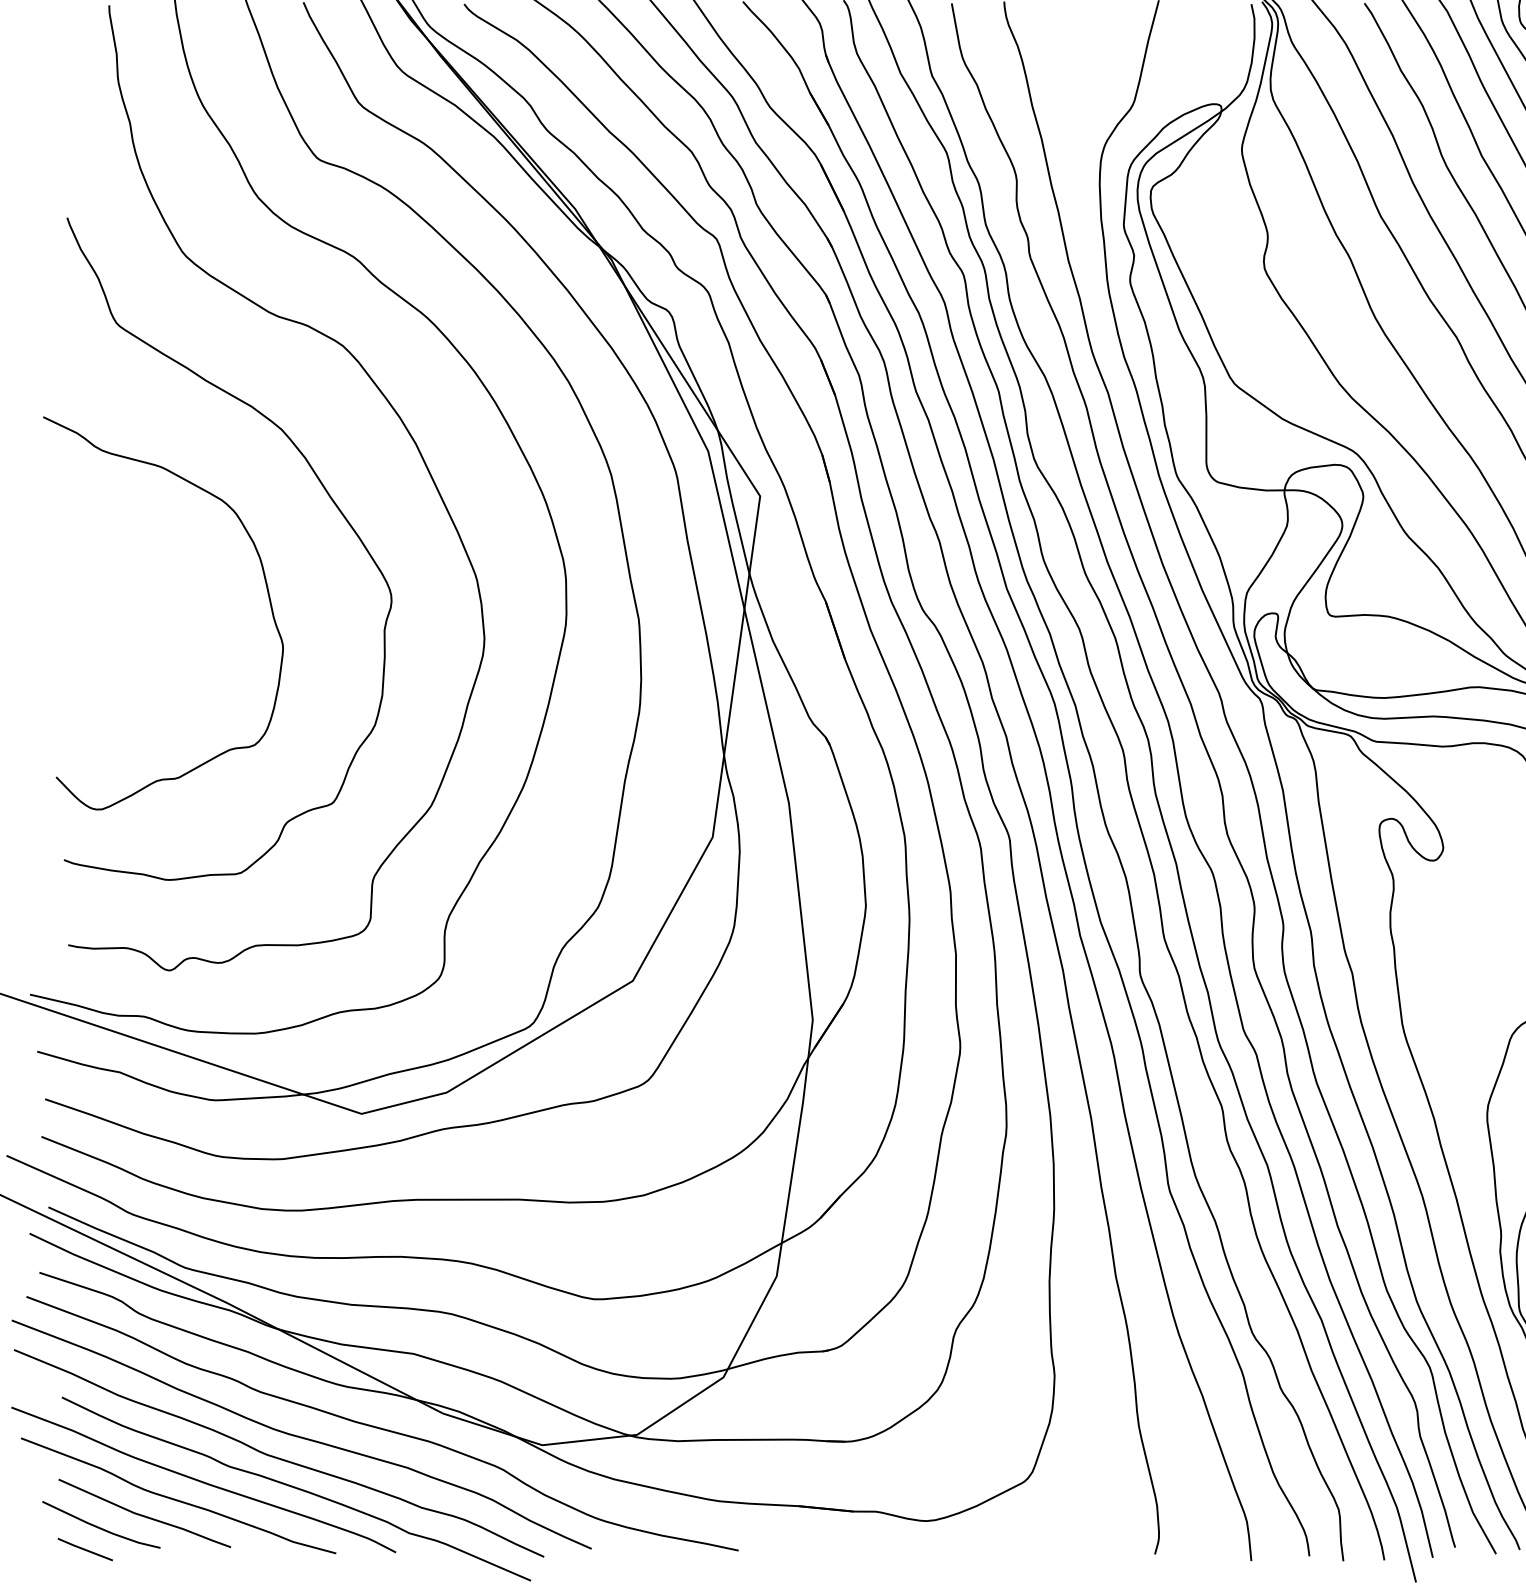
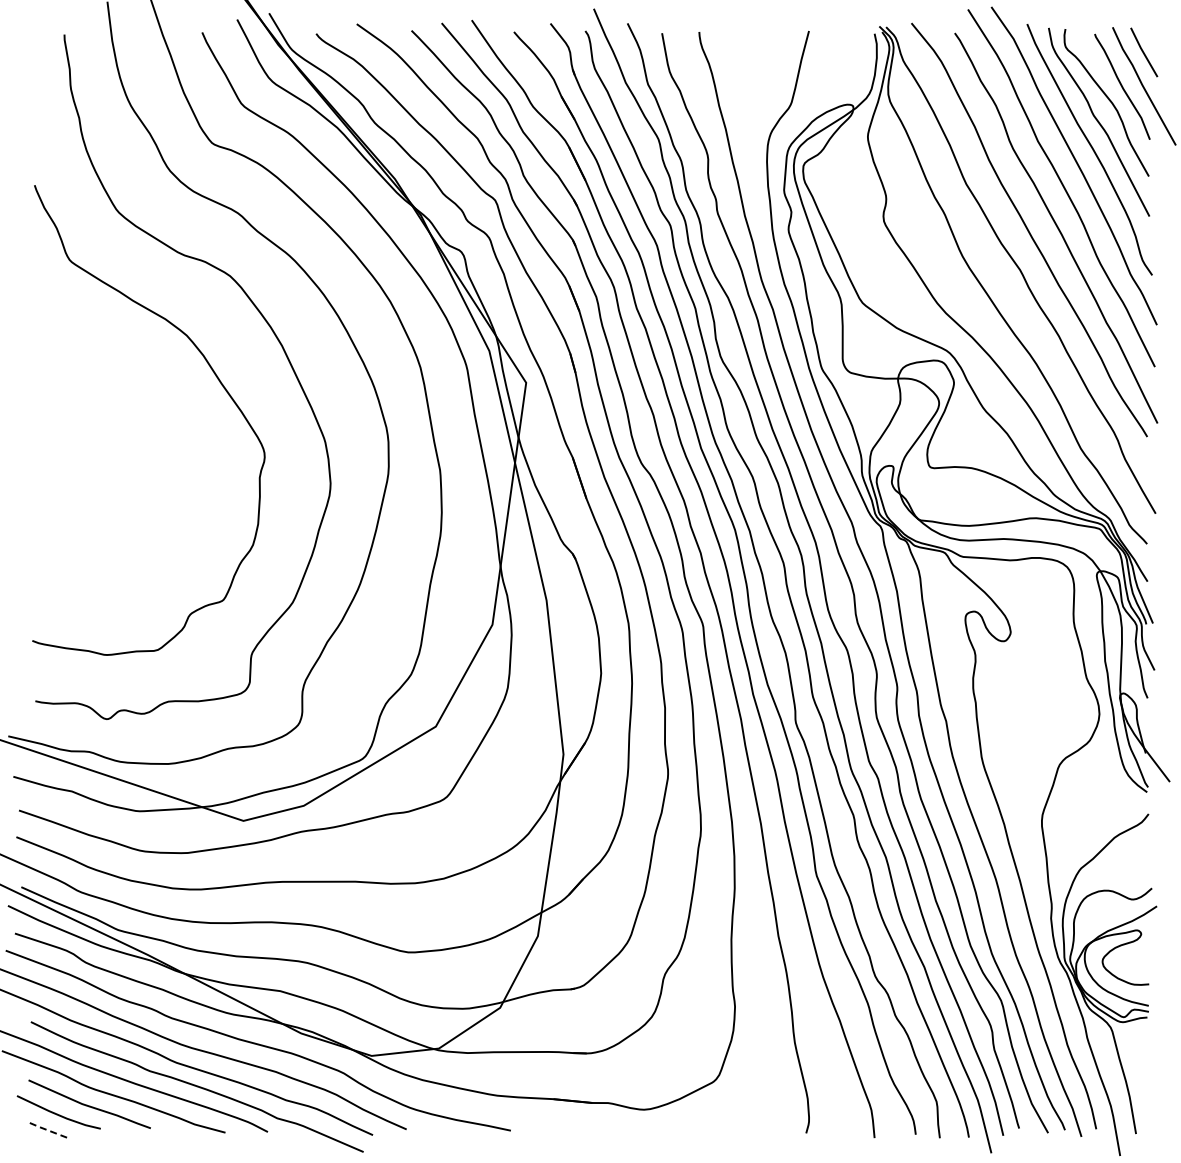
curve: (265, 588) -> (175, 448), removed
line: (83, 1548) -> (46, 1129), solid -> dashed

